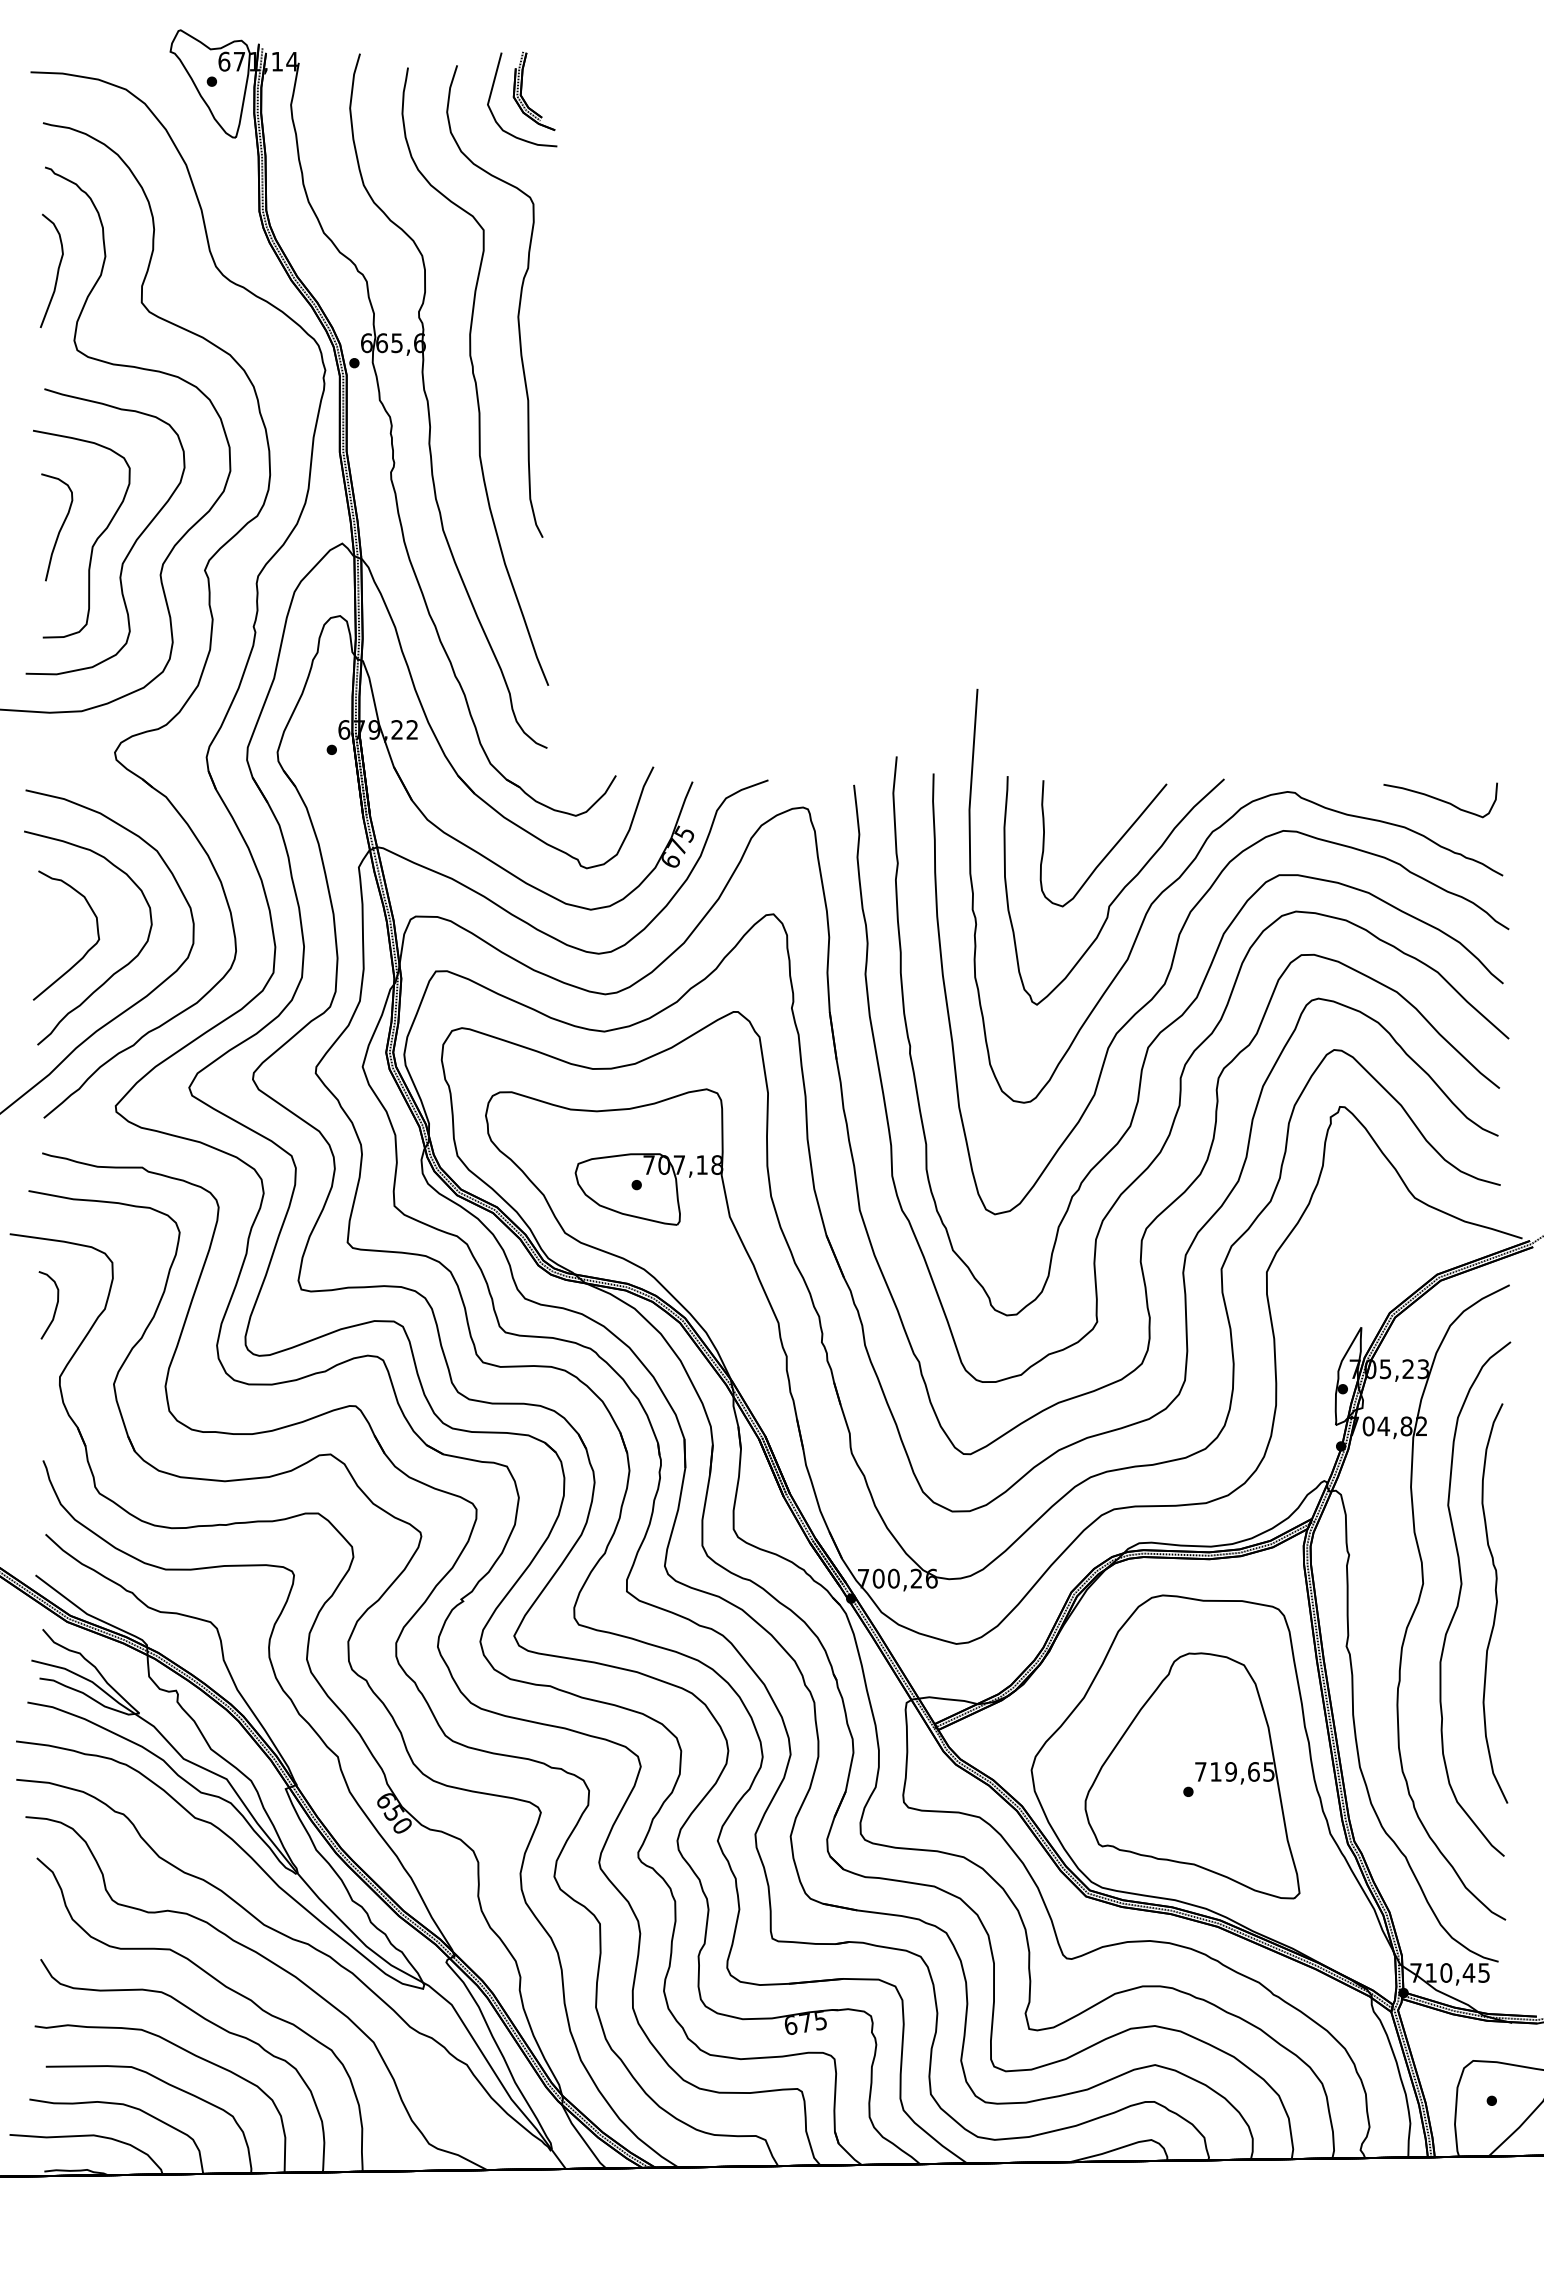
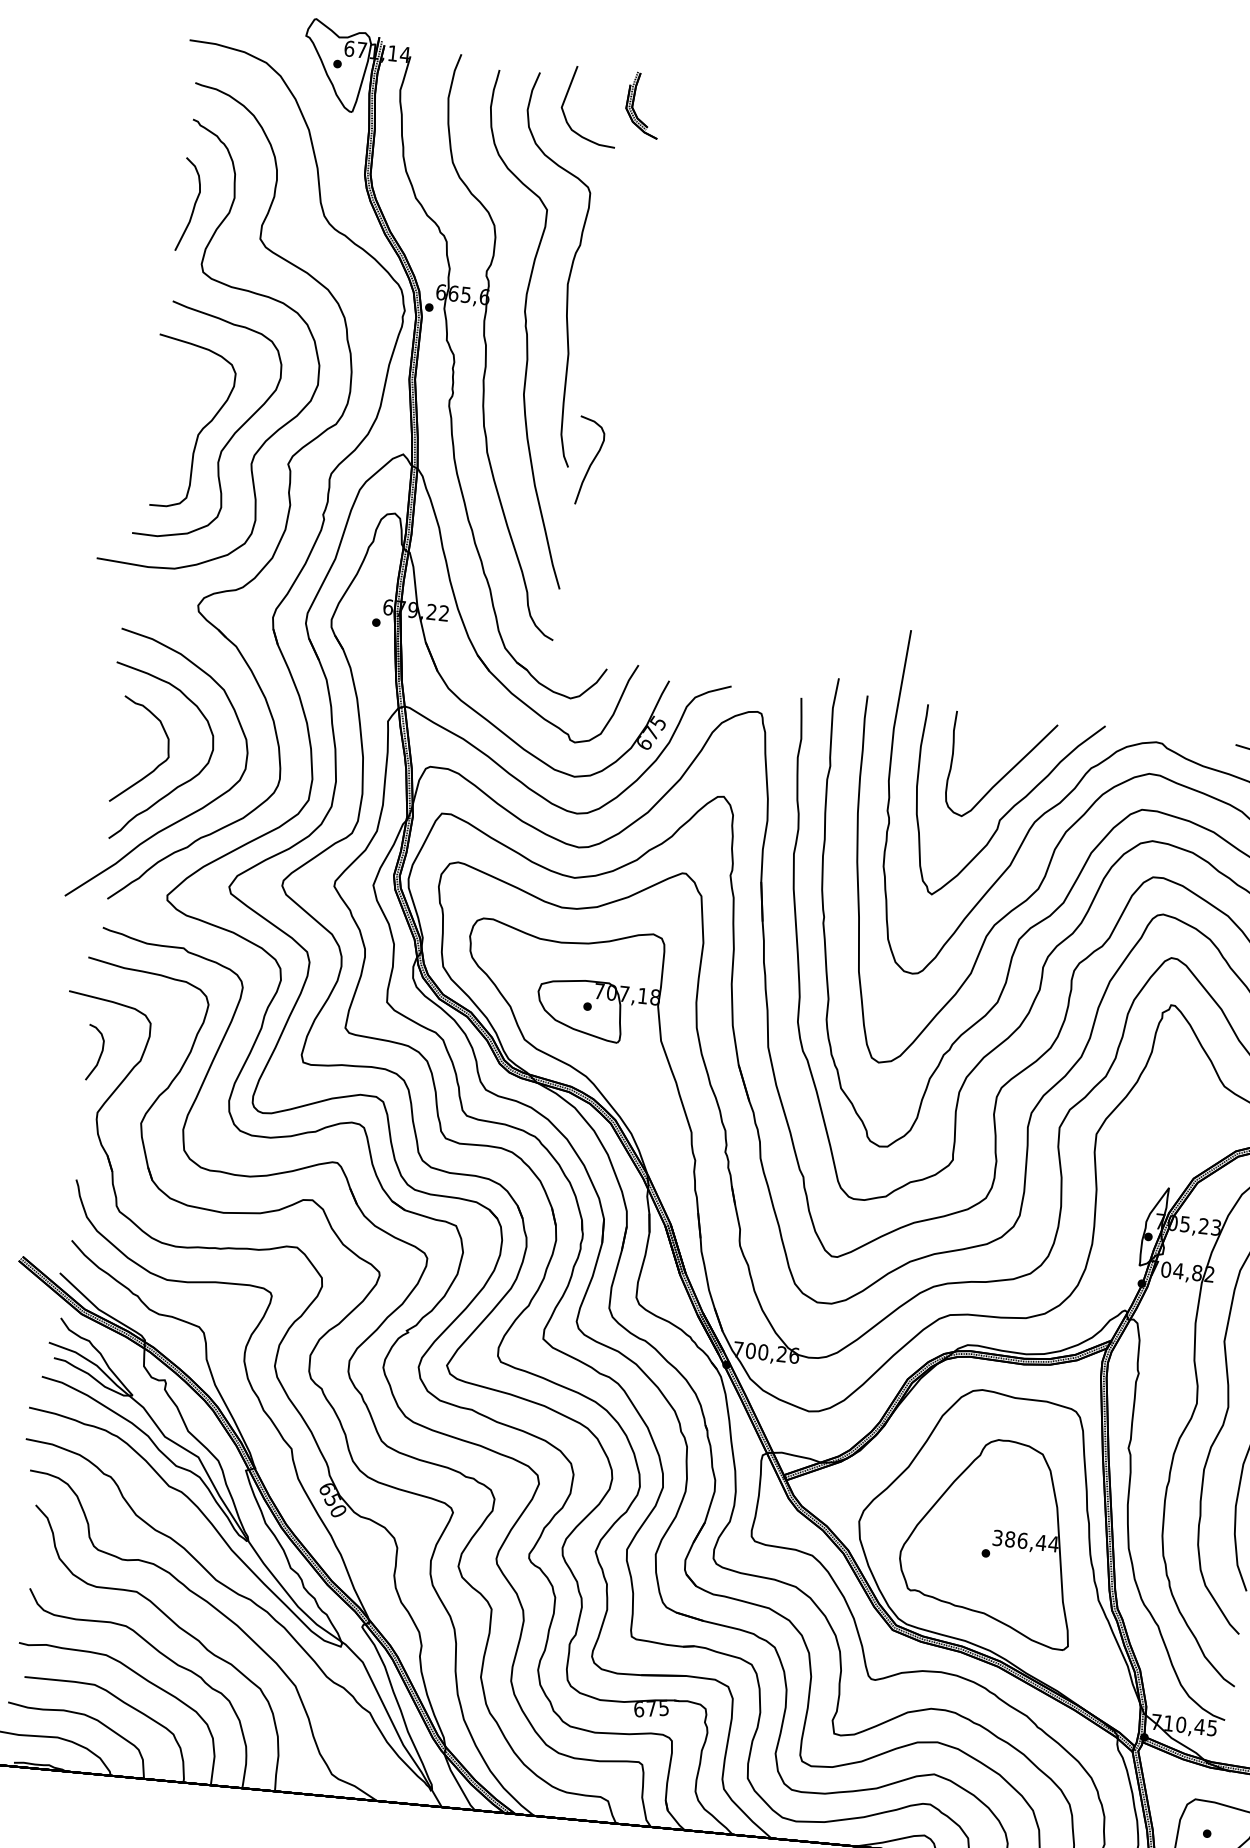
part: (522, 89) -> (634, 102), moved
part: (57, 527) -> (589, 461), moved
text: (1235, 1771) -> (1026, 1540), 719,65 -> 386,44

